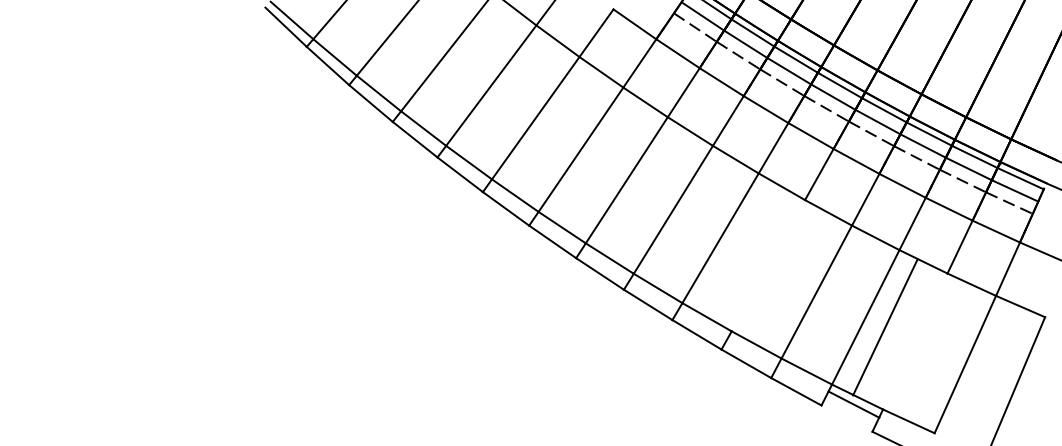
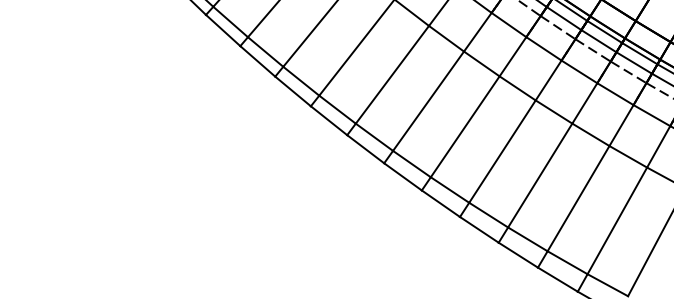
line: (768, 265) -> (502, 151), added
line: (885, 327) -> (617, 220), moved
line: (853, 404) -> (557, 279), moved

